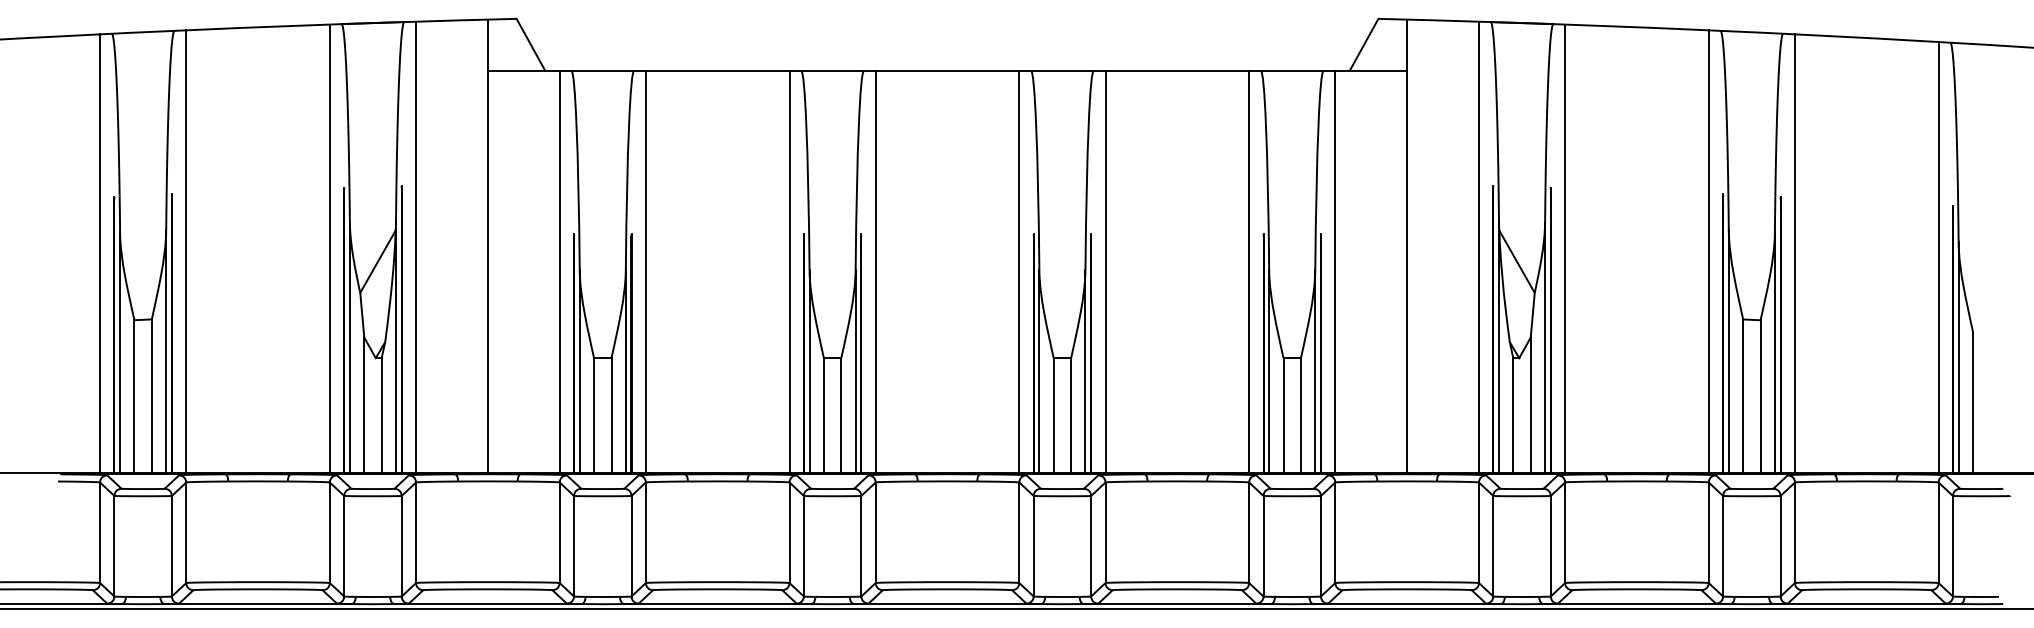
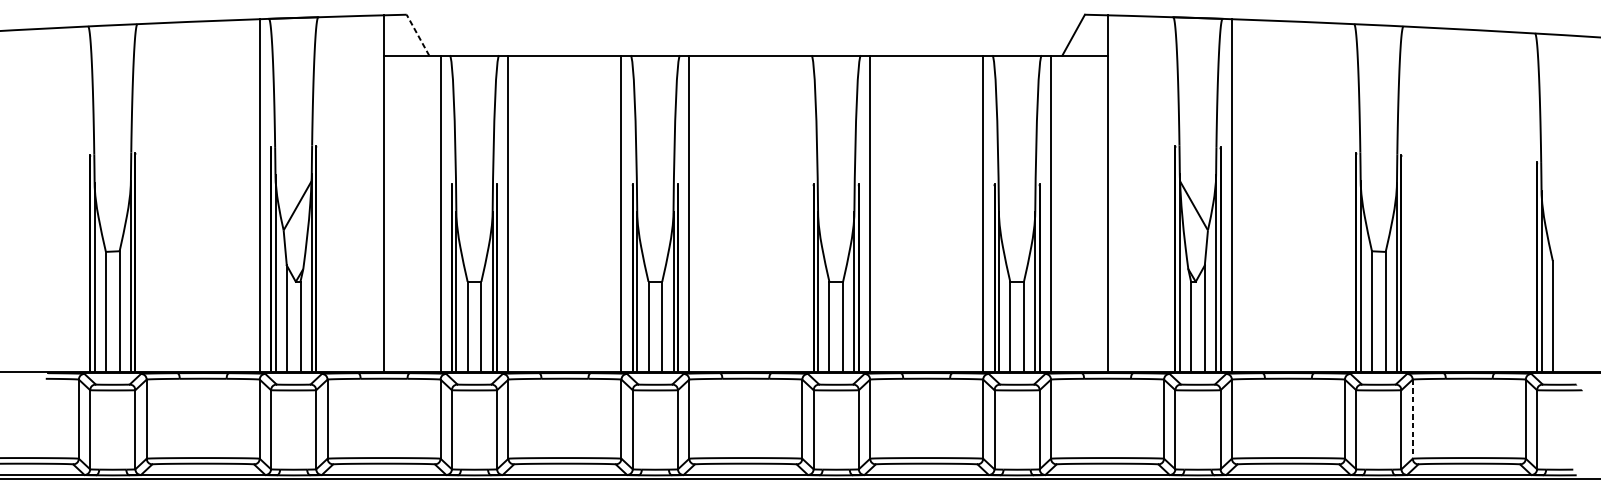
line: (530, 44) -> (417, 34), solid -> dashed
line: (416, 247) -> (327, 194), removed
line: (1478, 247) -> (1163, 194), removed
line: (186, 251) -> (146, 197), removed
line: (1708, 251) -> (1344, 197), removed
line: (100, 253) -> (79, 199), removed
line: (1794, 253) -> (1412, 199), removed
line: (1938, 257) -> (1525, 202), removed
line: (1019, 271) -> (802, 213), removed
line: (1794, 533) -> (1412, 419), solid -> dashed

